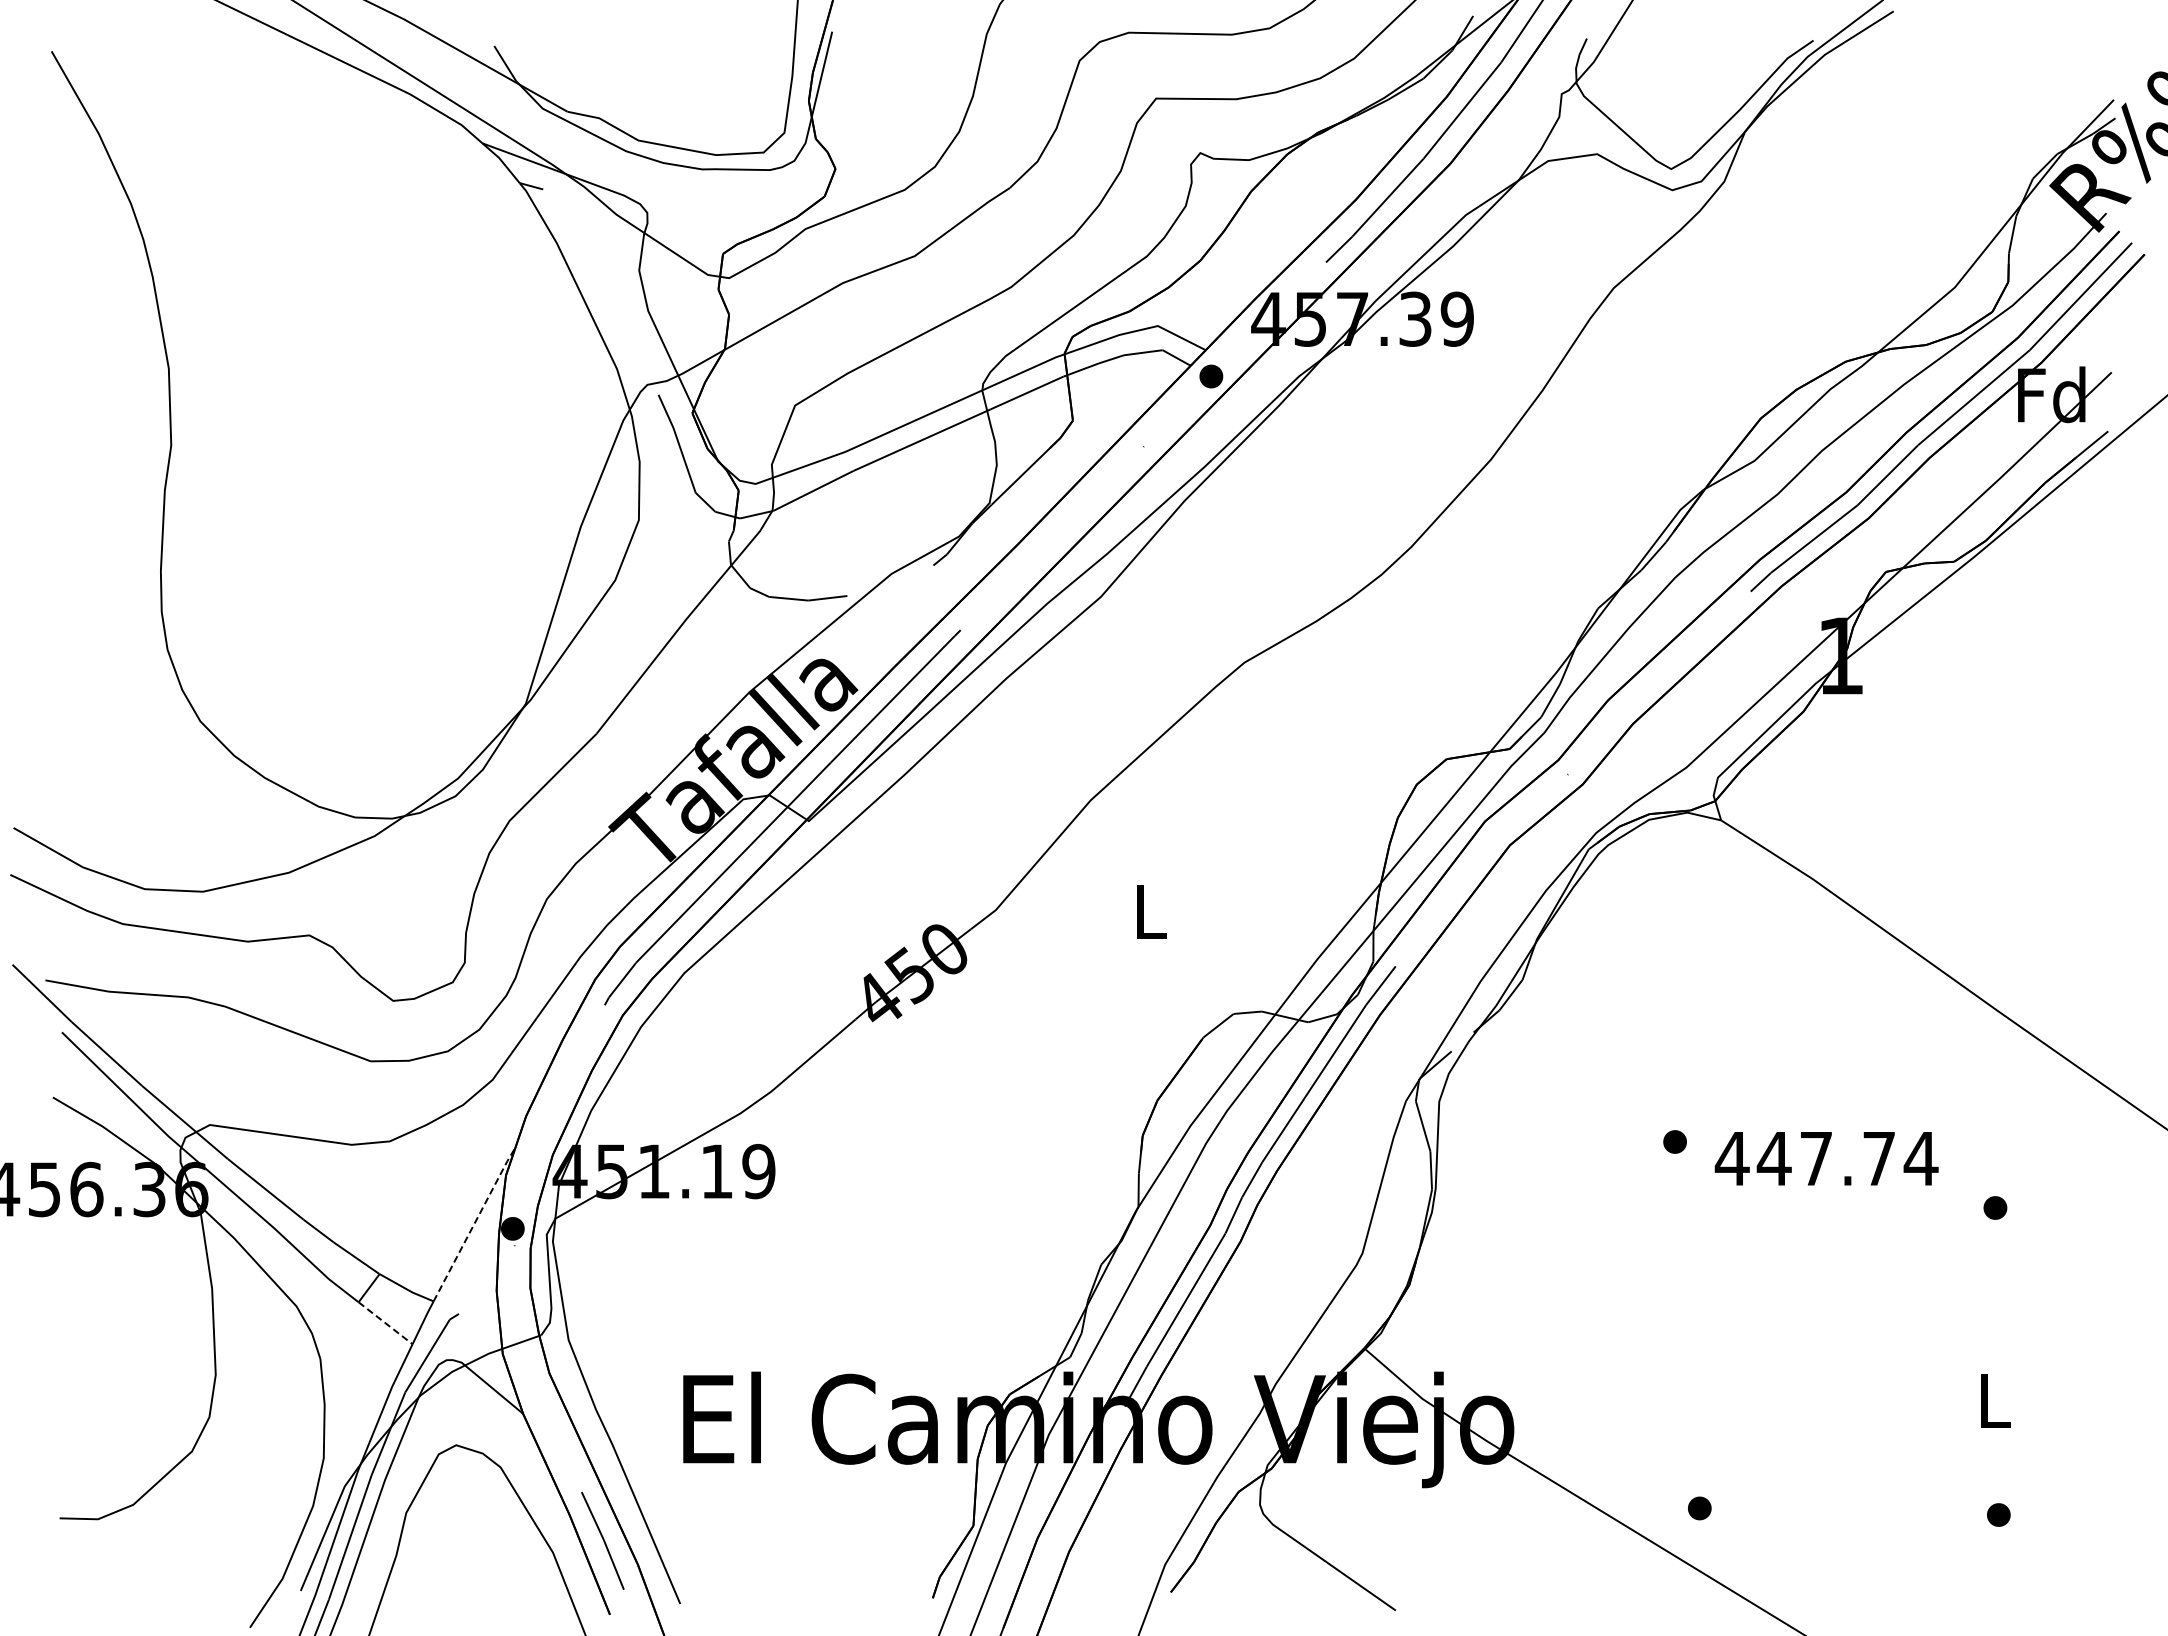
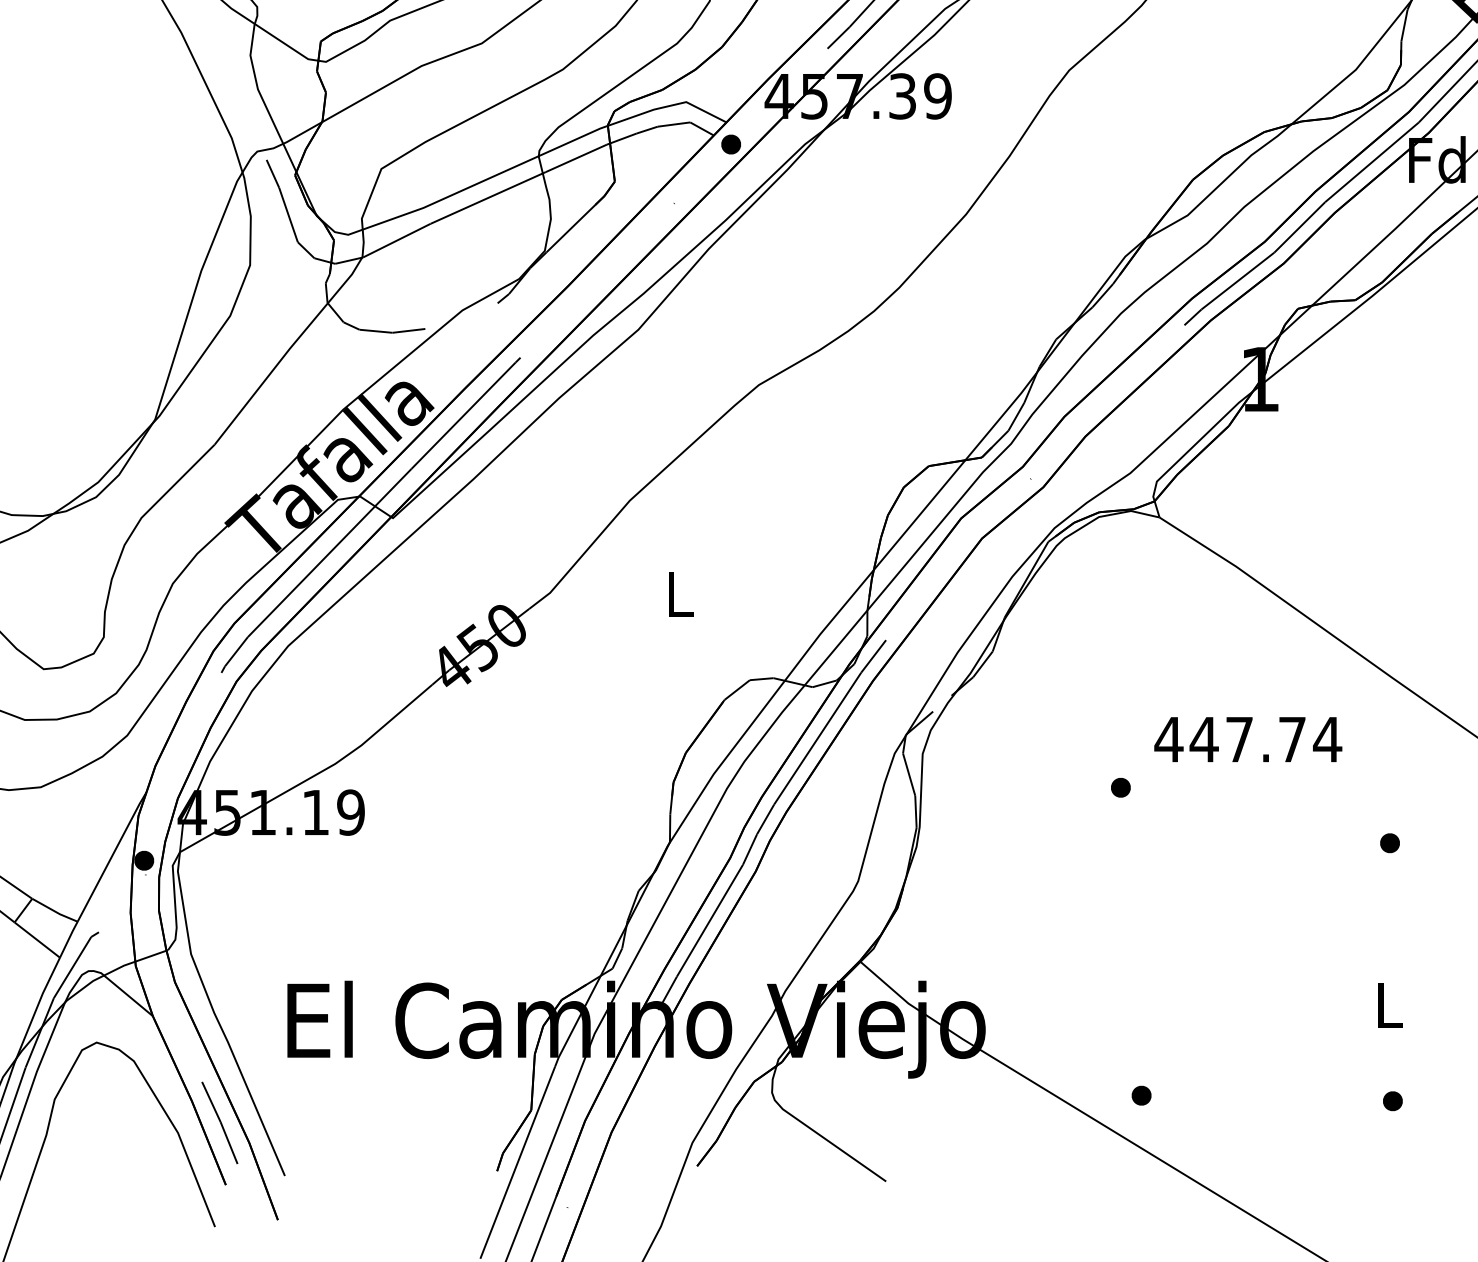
text: (1826, 1158) -> (1248, 739), moved
line: (474, 1223) -> (112, 856), dashed -> solid
line: (386, 1323) -> (38, 940), dashed -> solid

